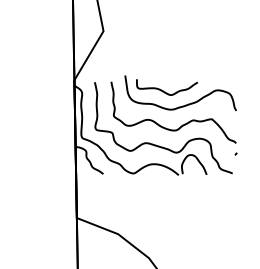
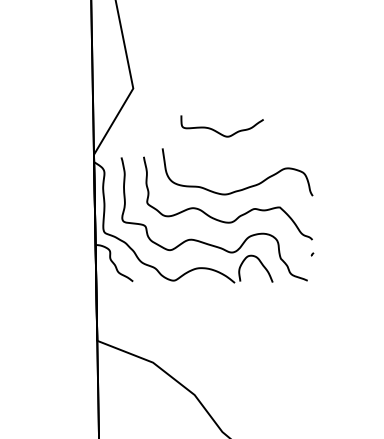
curve: (164, 91) -> (218, 131), moved

